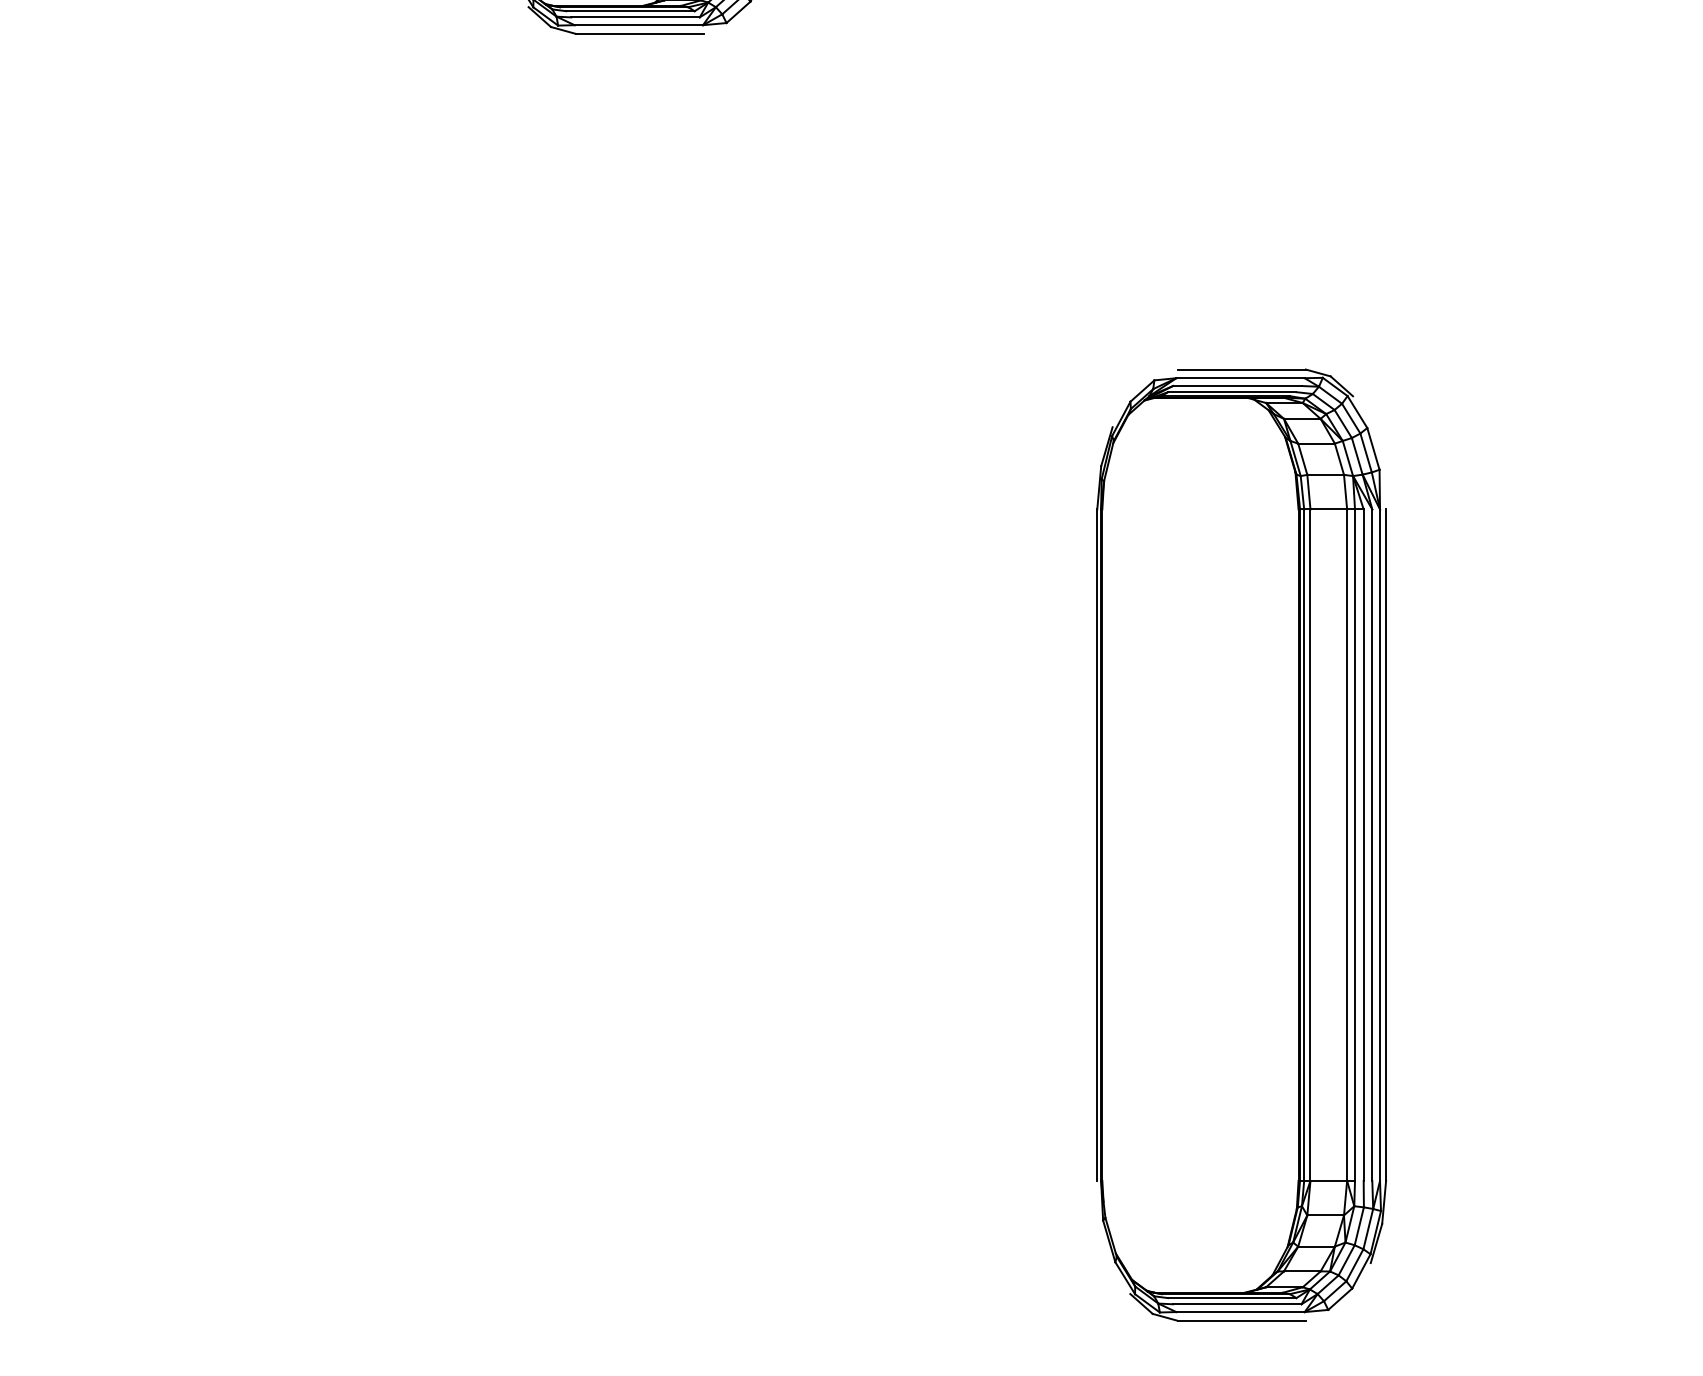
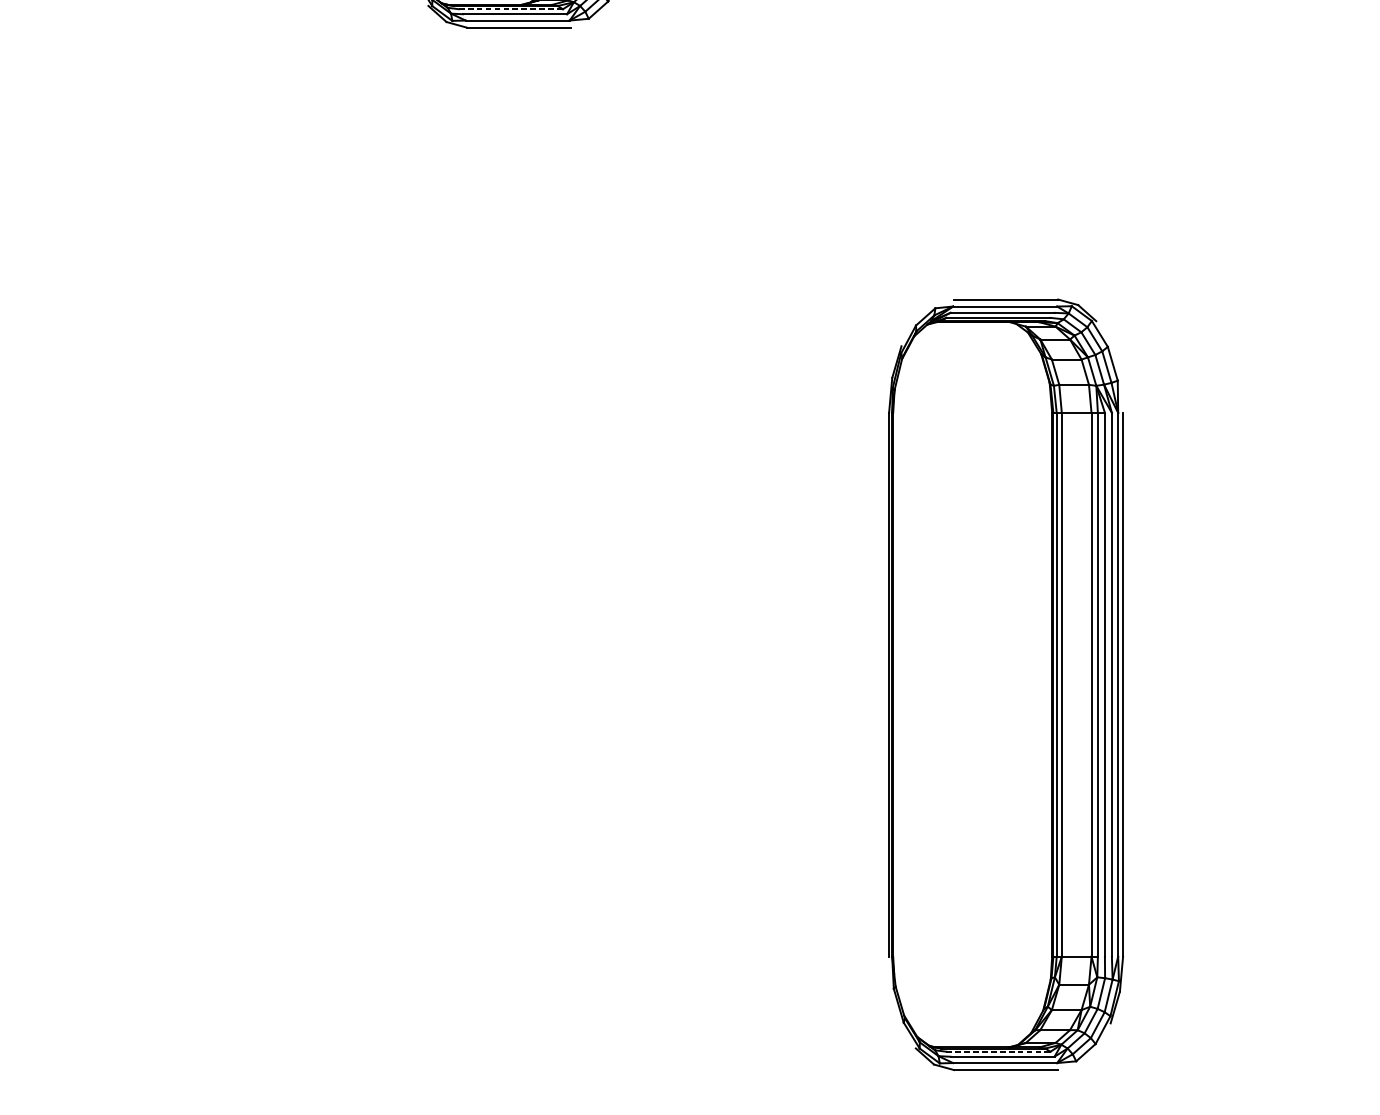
line: (631, 11) -> (511, 9), solid -> dashed
line: (1232, 1298) -> (998, 1052), solid -> dashed

